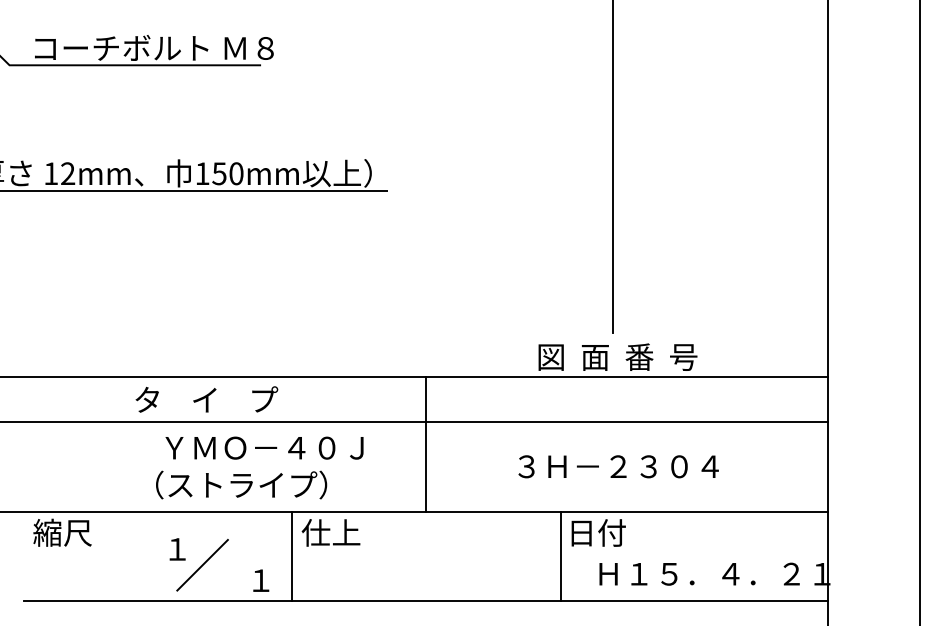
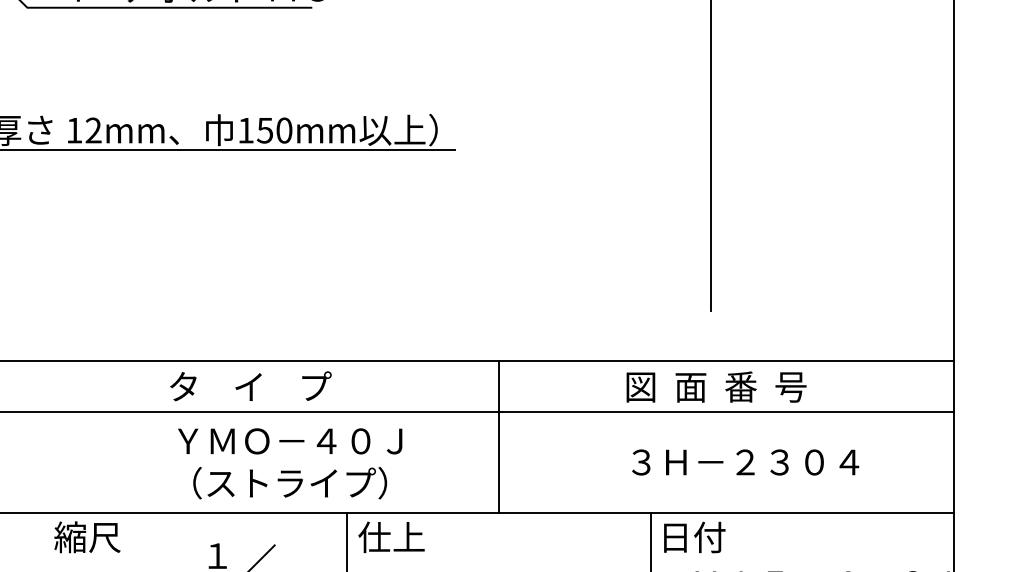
text: (617, 356) -> (715, 386), moved
text: (264, 447) -> (290, 440), moved
text: (618, 466) -> (745, 462), moved

